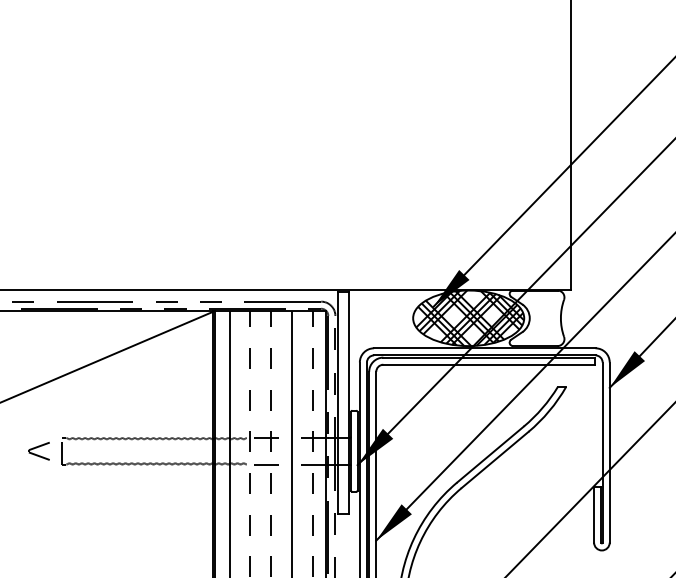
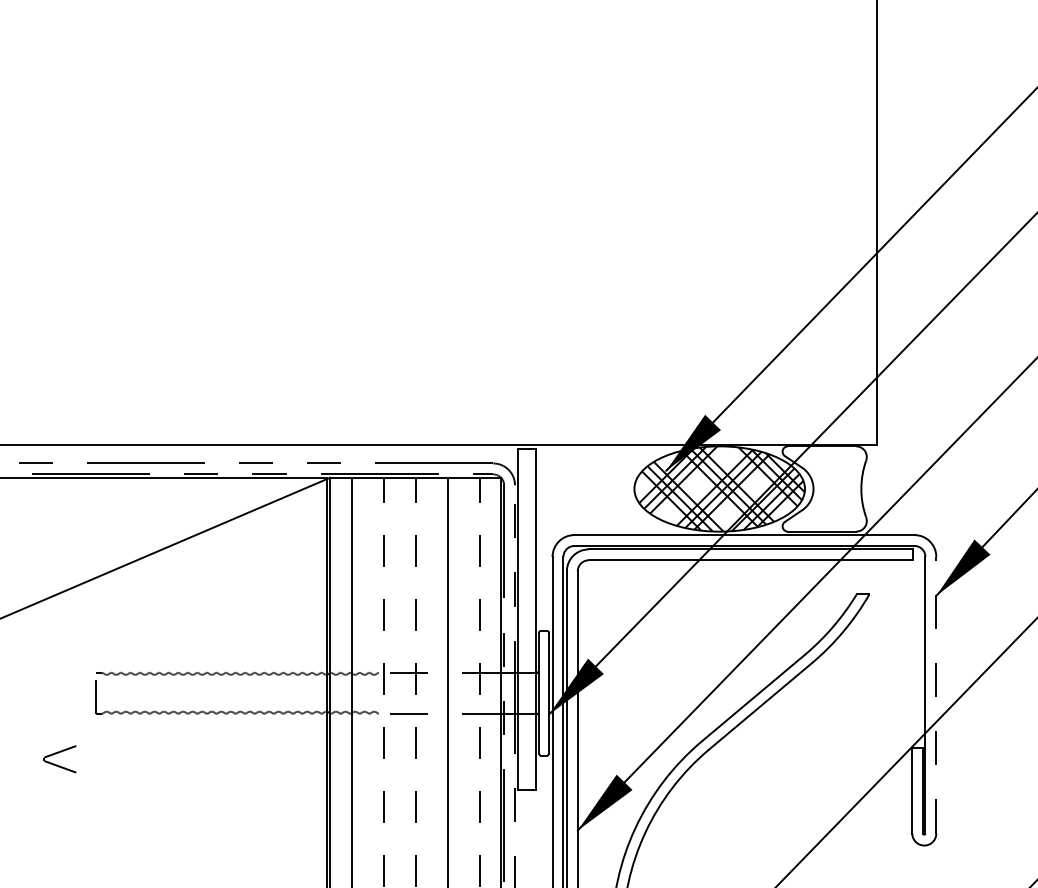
part: (38, 451) -> (59, 759), moved
line: (609, 452) -> (935, 695), solid -> dashed

